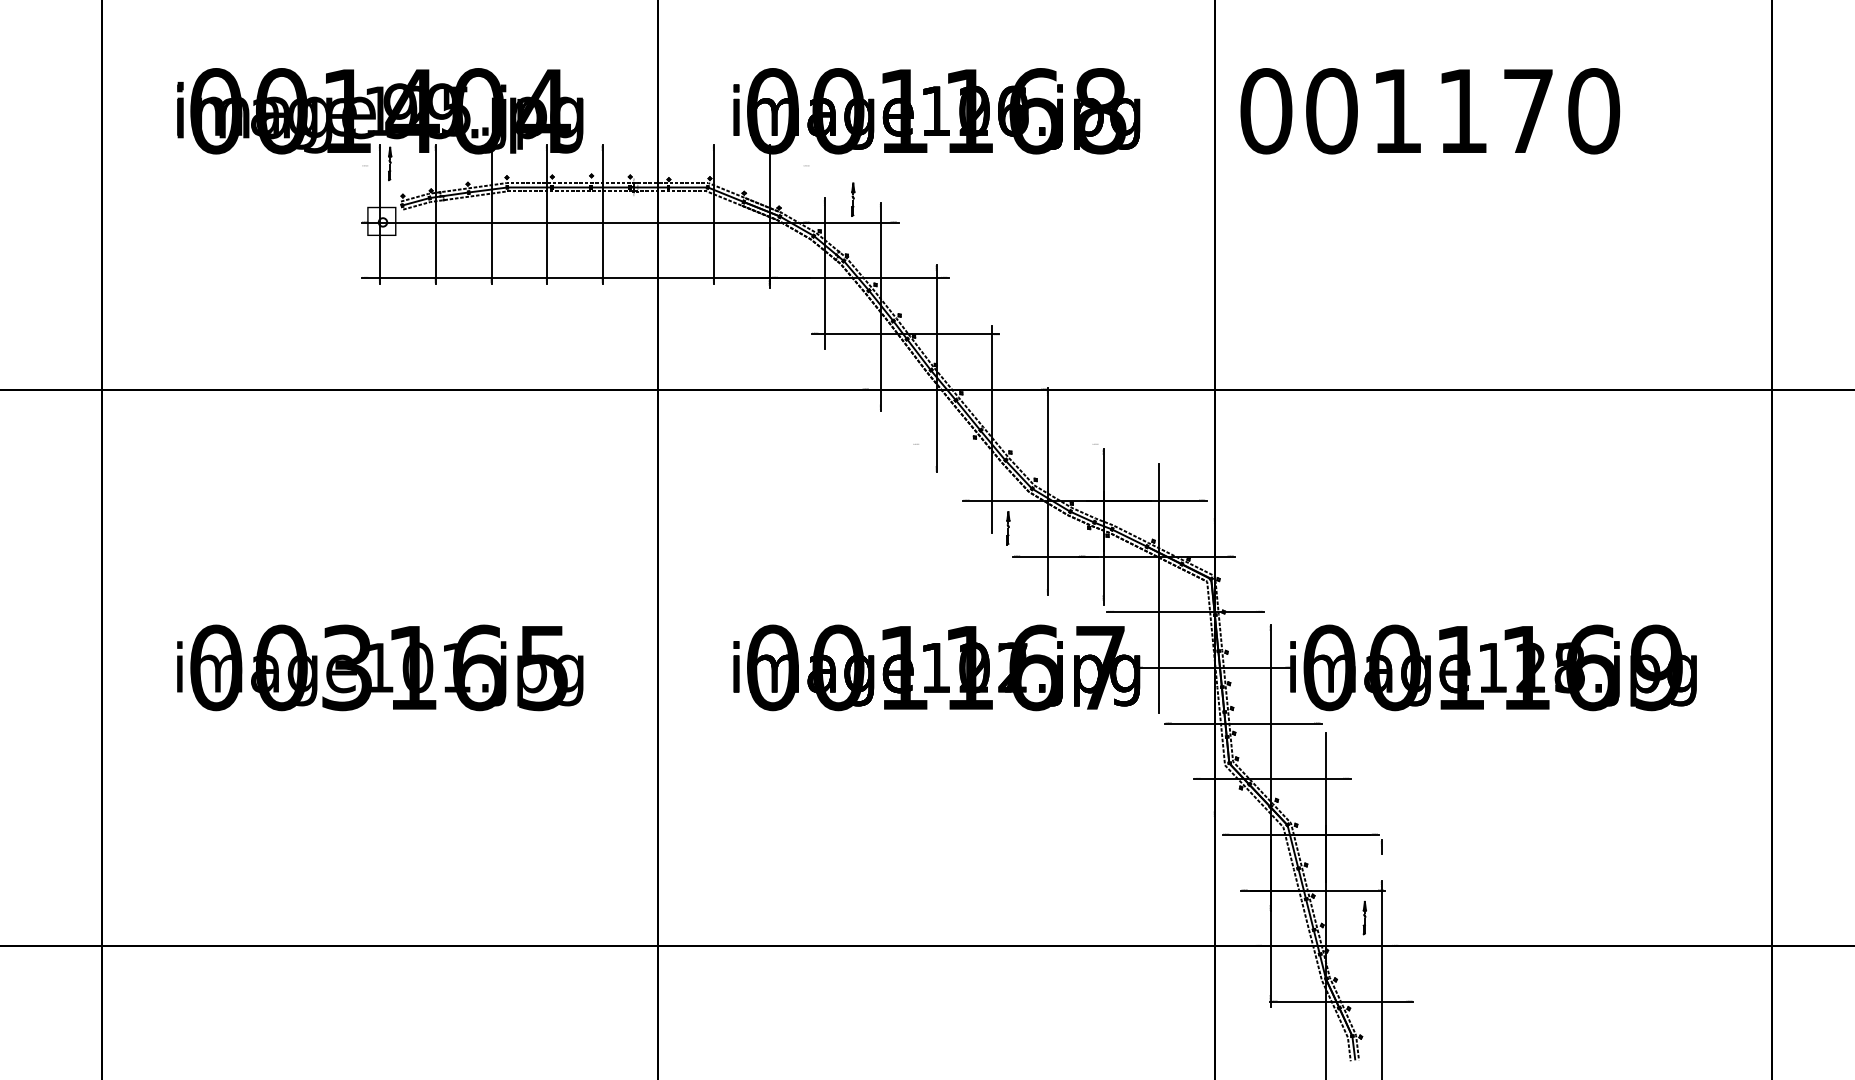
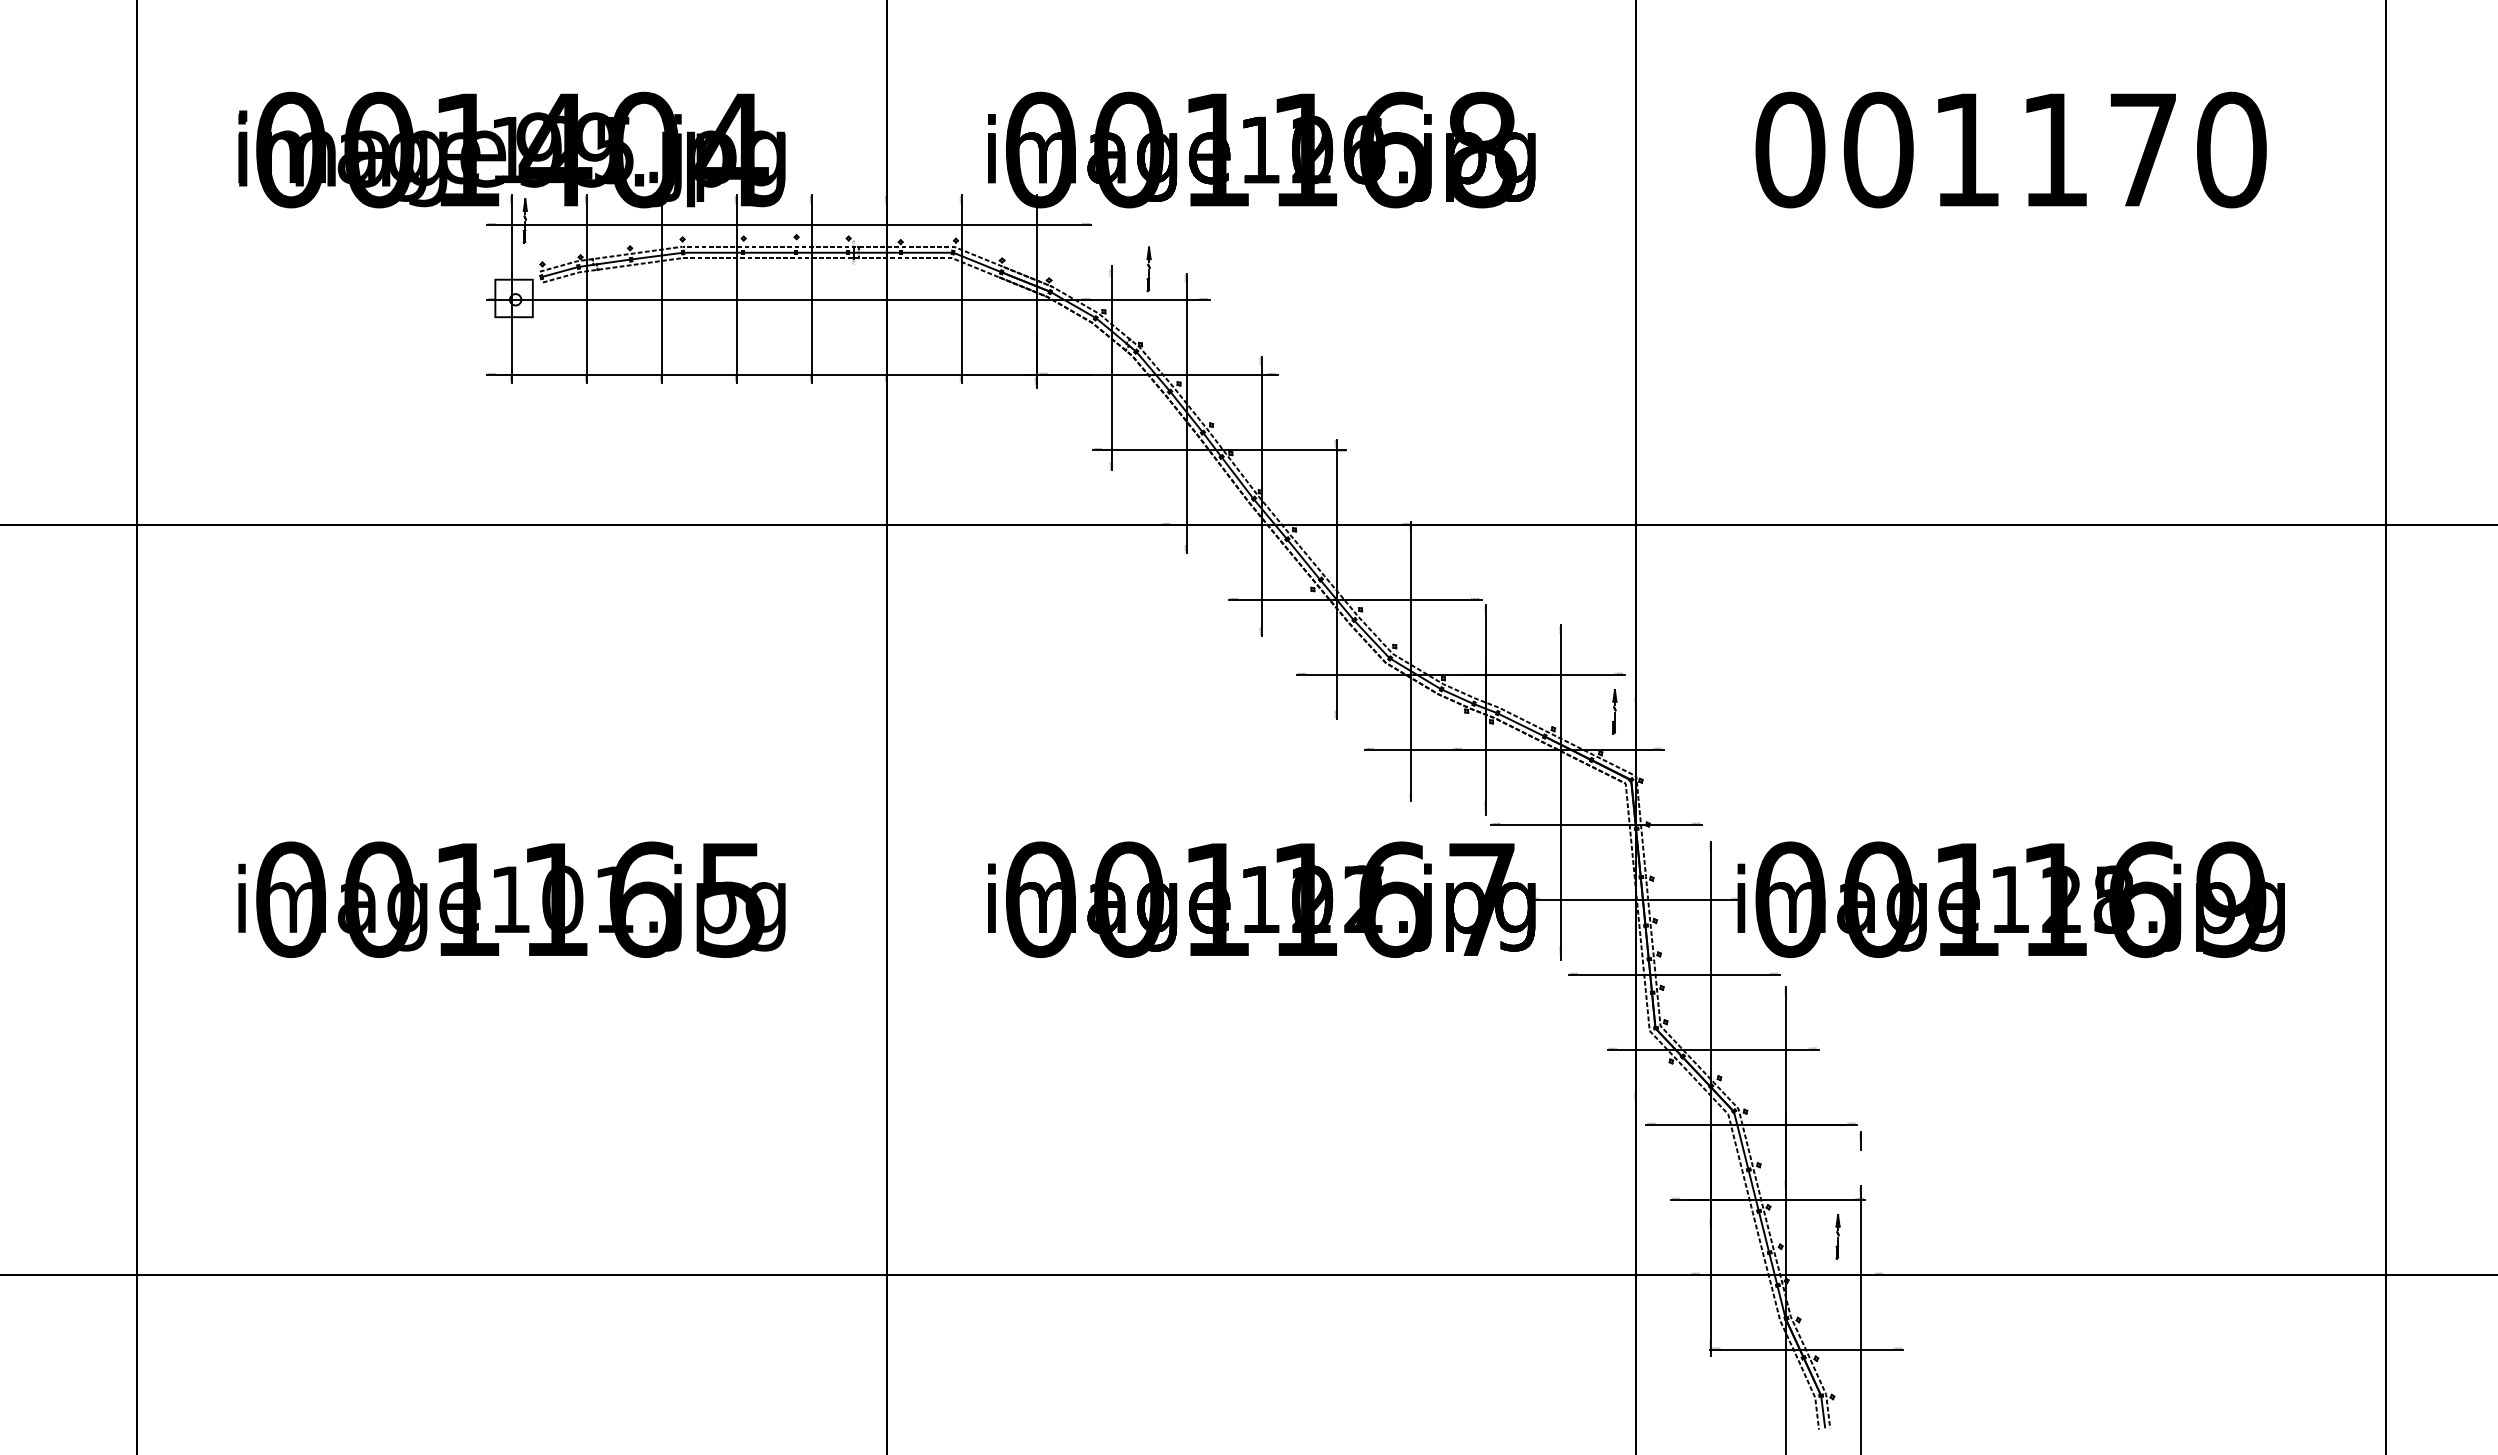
text: (1429, 110) -> (2010, 149), moved
line: (585, 167) -> (788, 225), added
line: (1005, 444) -> (1354, 599), added
part: (1008, 528) -> (1614, 711), moved
text: (347, 667) -> (467, 899), 003165 -> 001165

